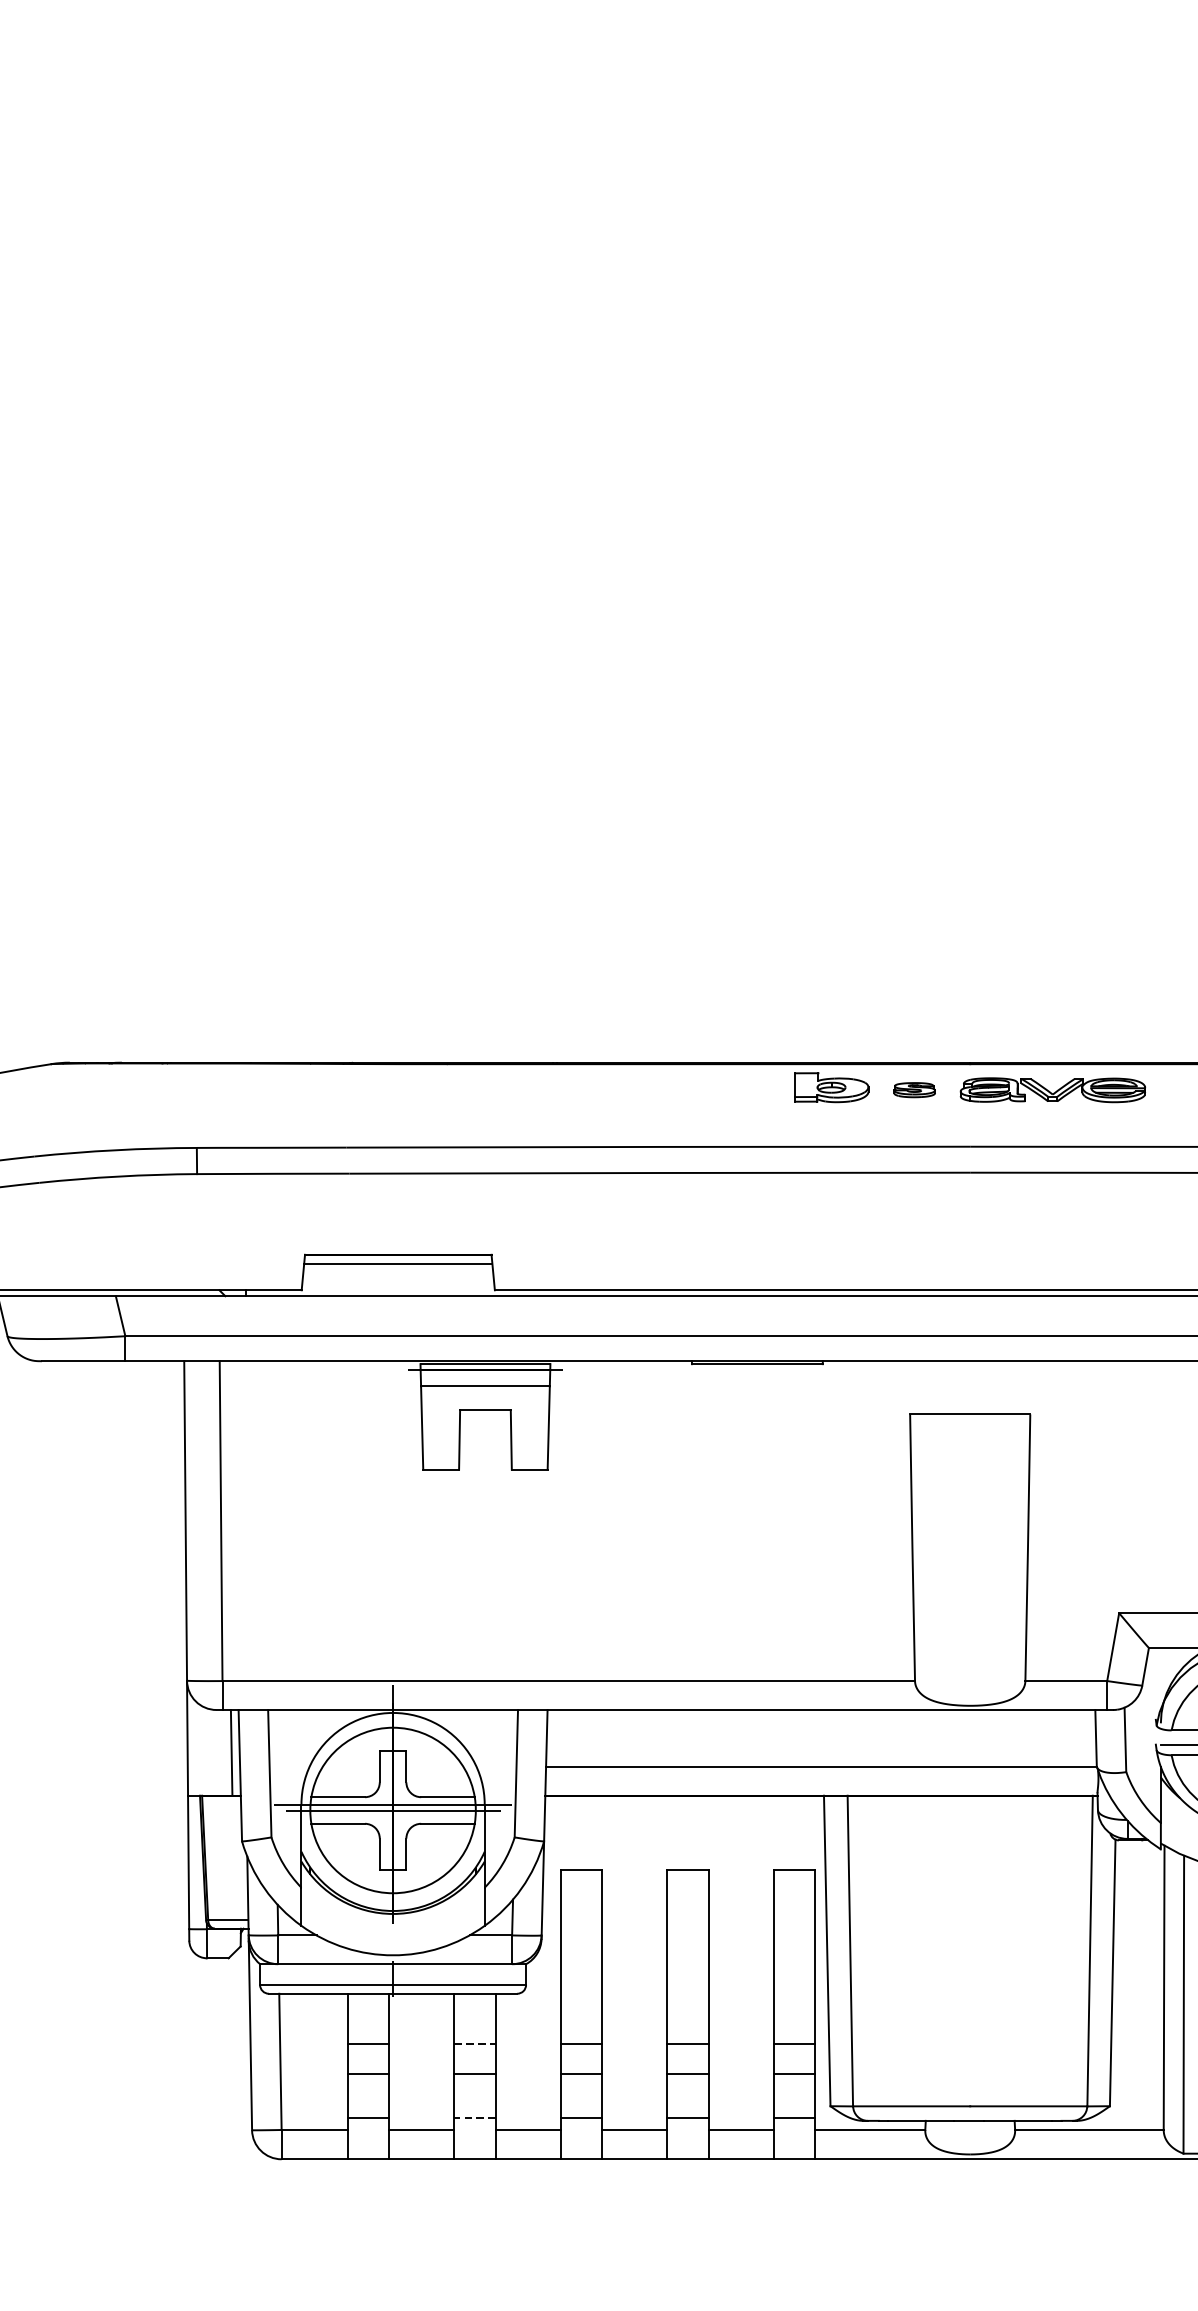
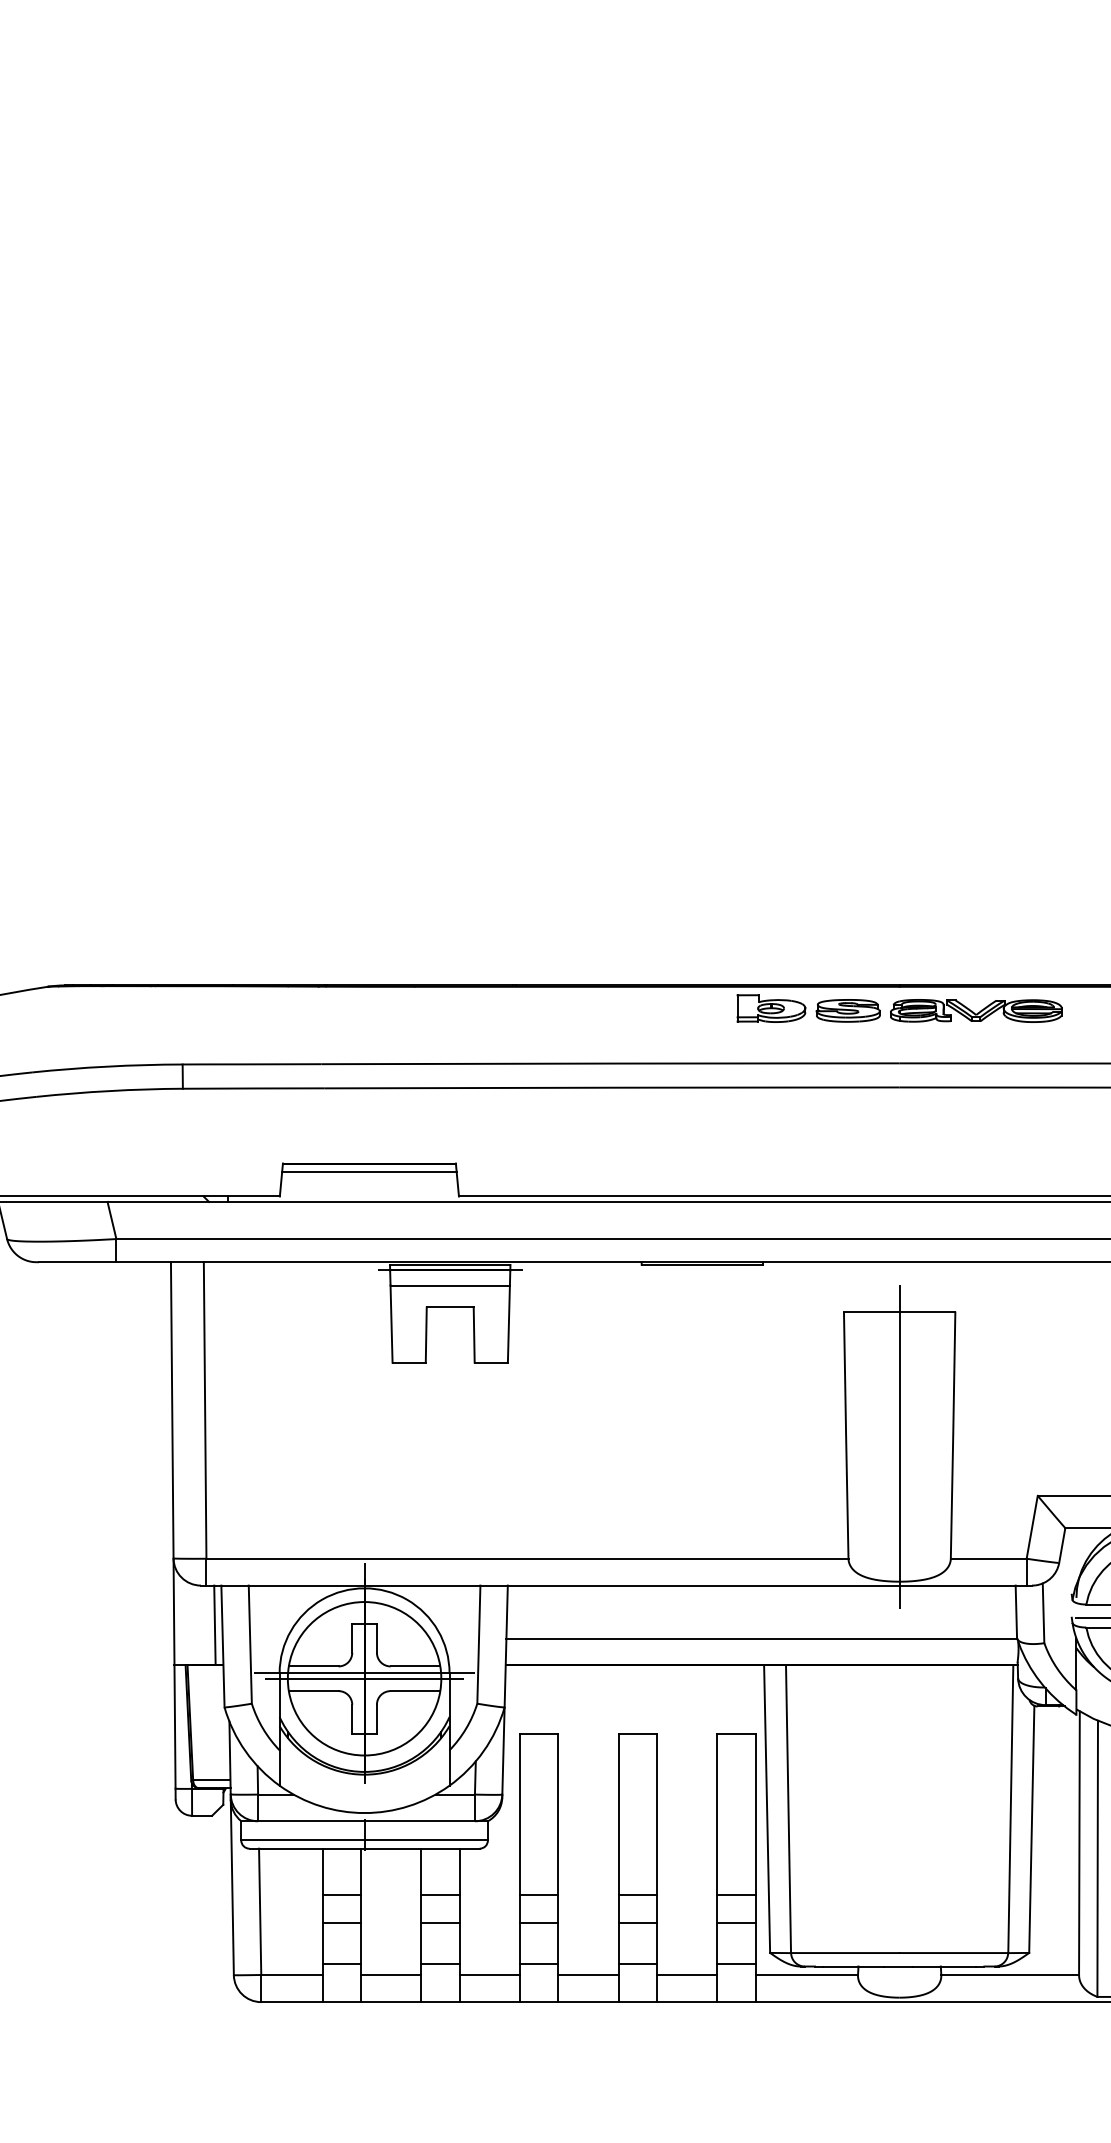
part: (913, 1089) -> (847, 1010), size x1.67
line: (970, 1559) -> (899, 1446), added
line: (476, 2044) -> (441, 1895), dashed -> solid
line: (474, 2117) -> (440, 1963), dashed -> solid

